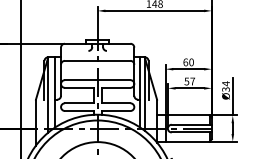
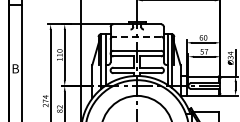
line: (97, 60) -> (137, 36), solid -> dashed

